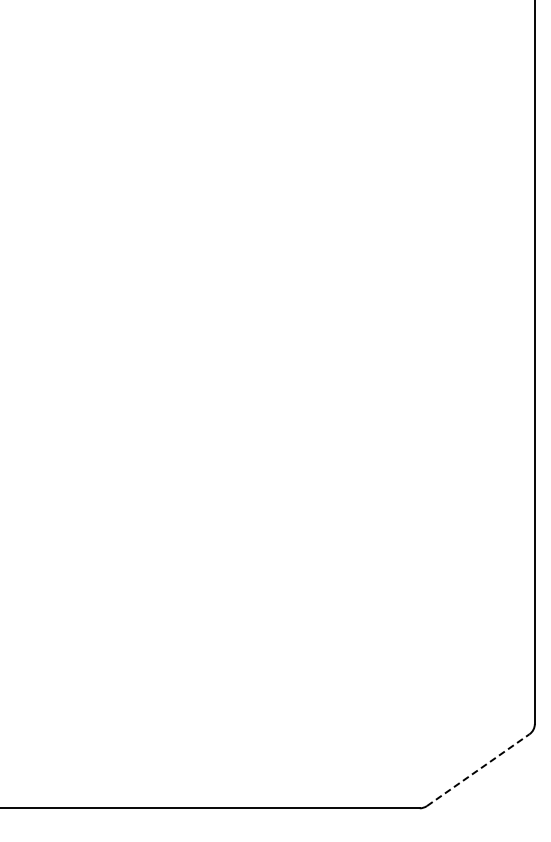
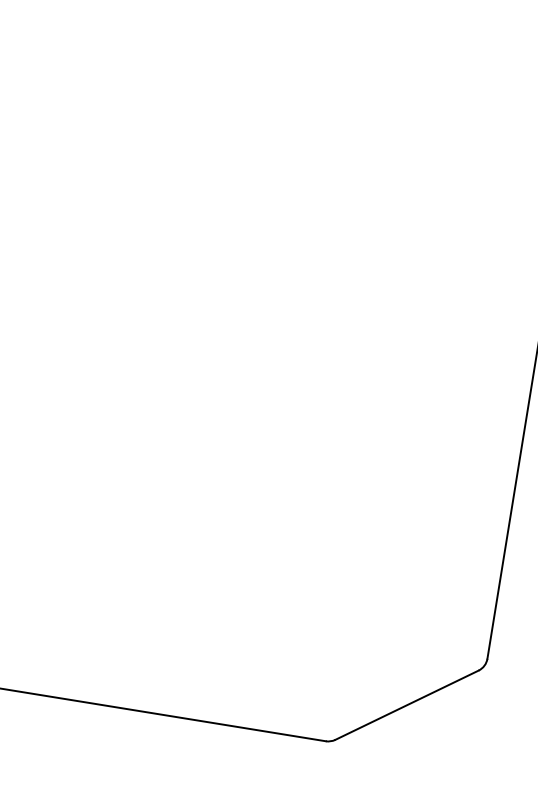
line: (478, 770) -> (407, 705), dashed -> solid

